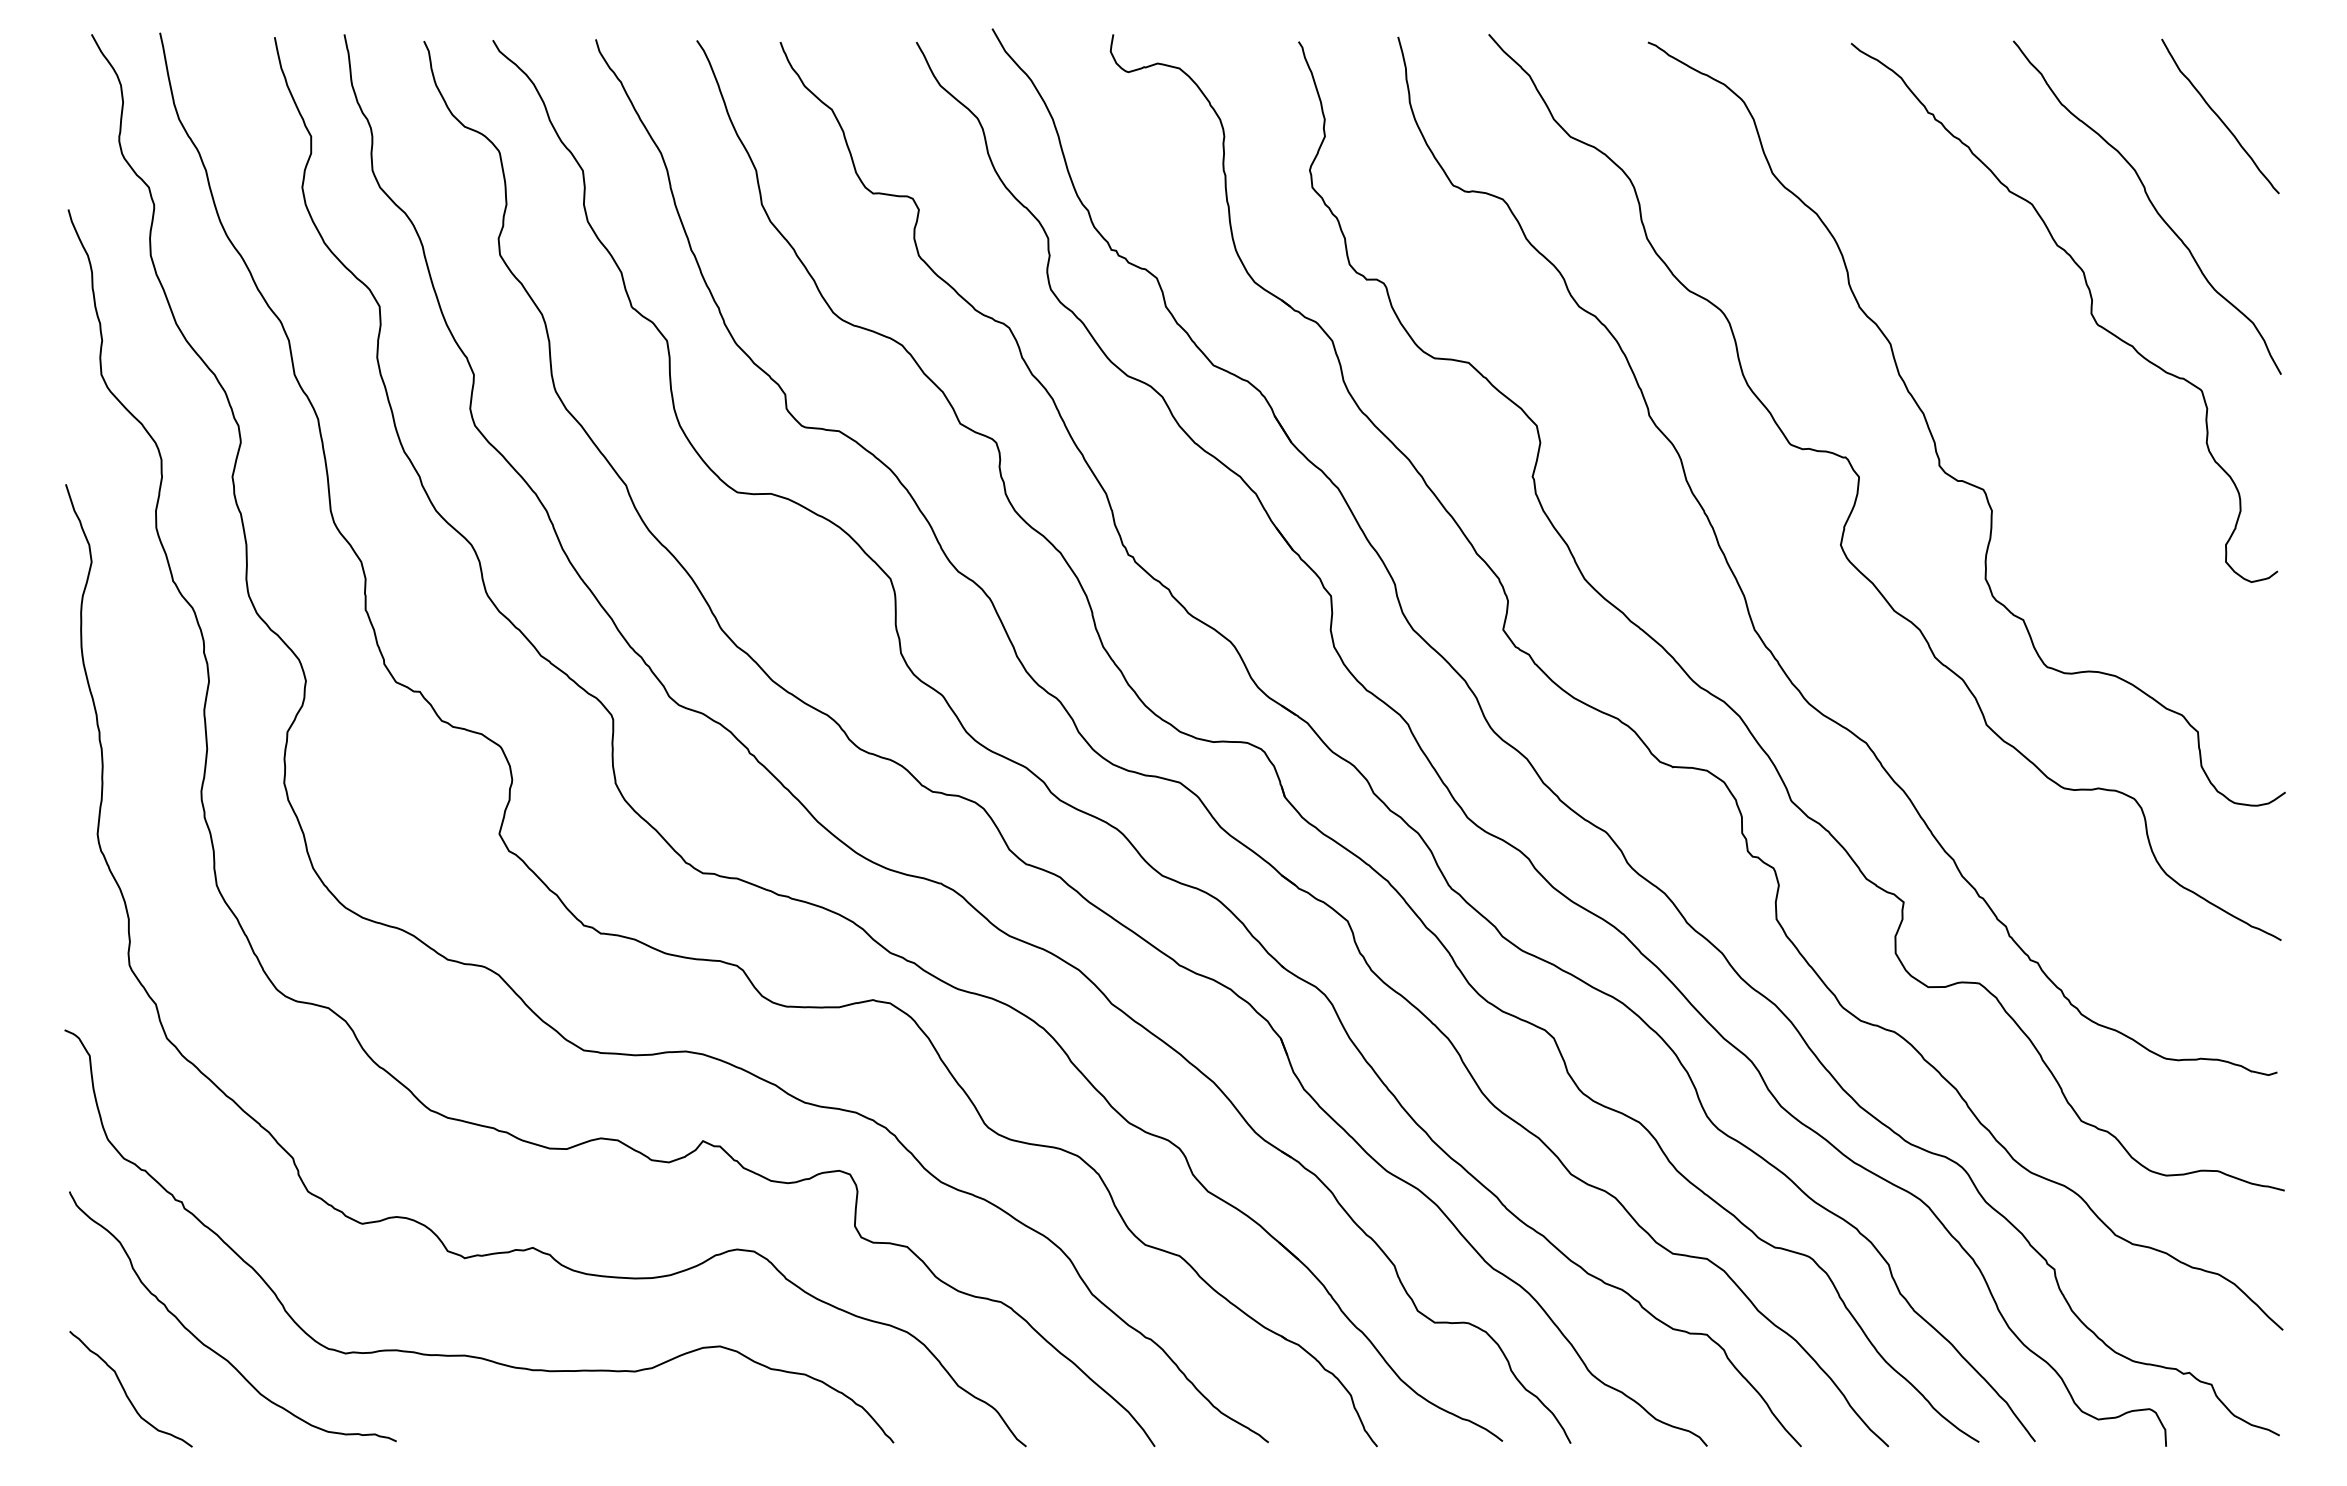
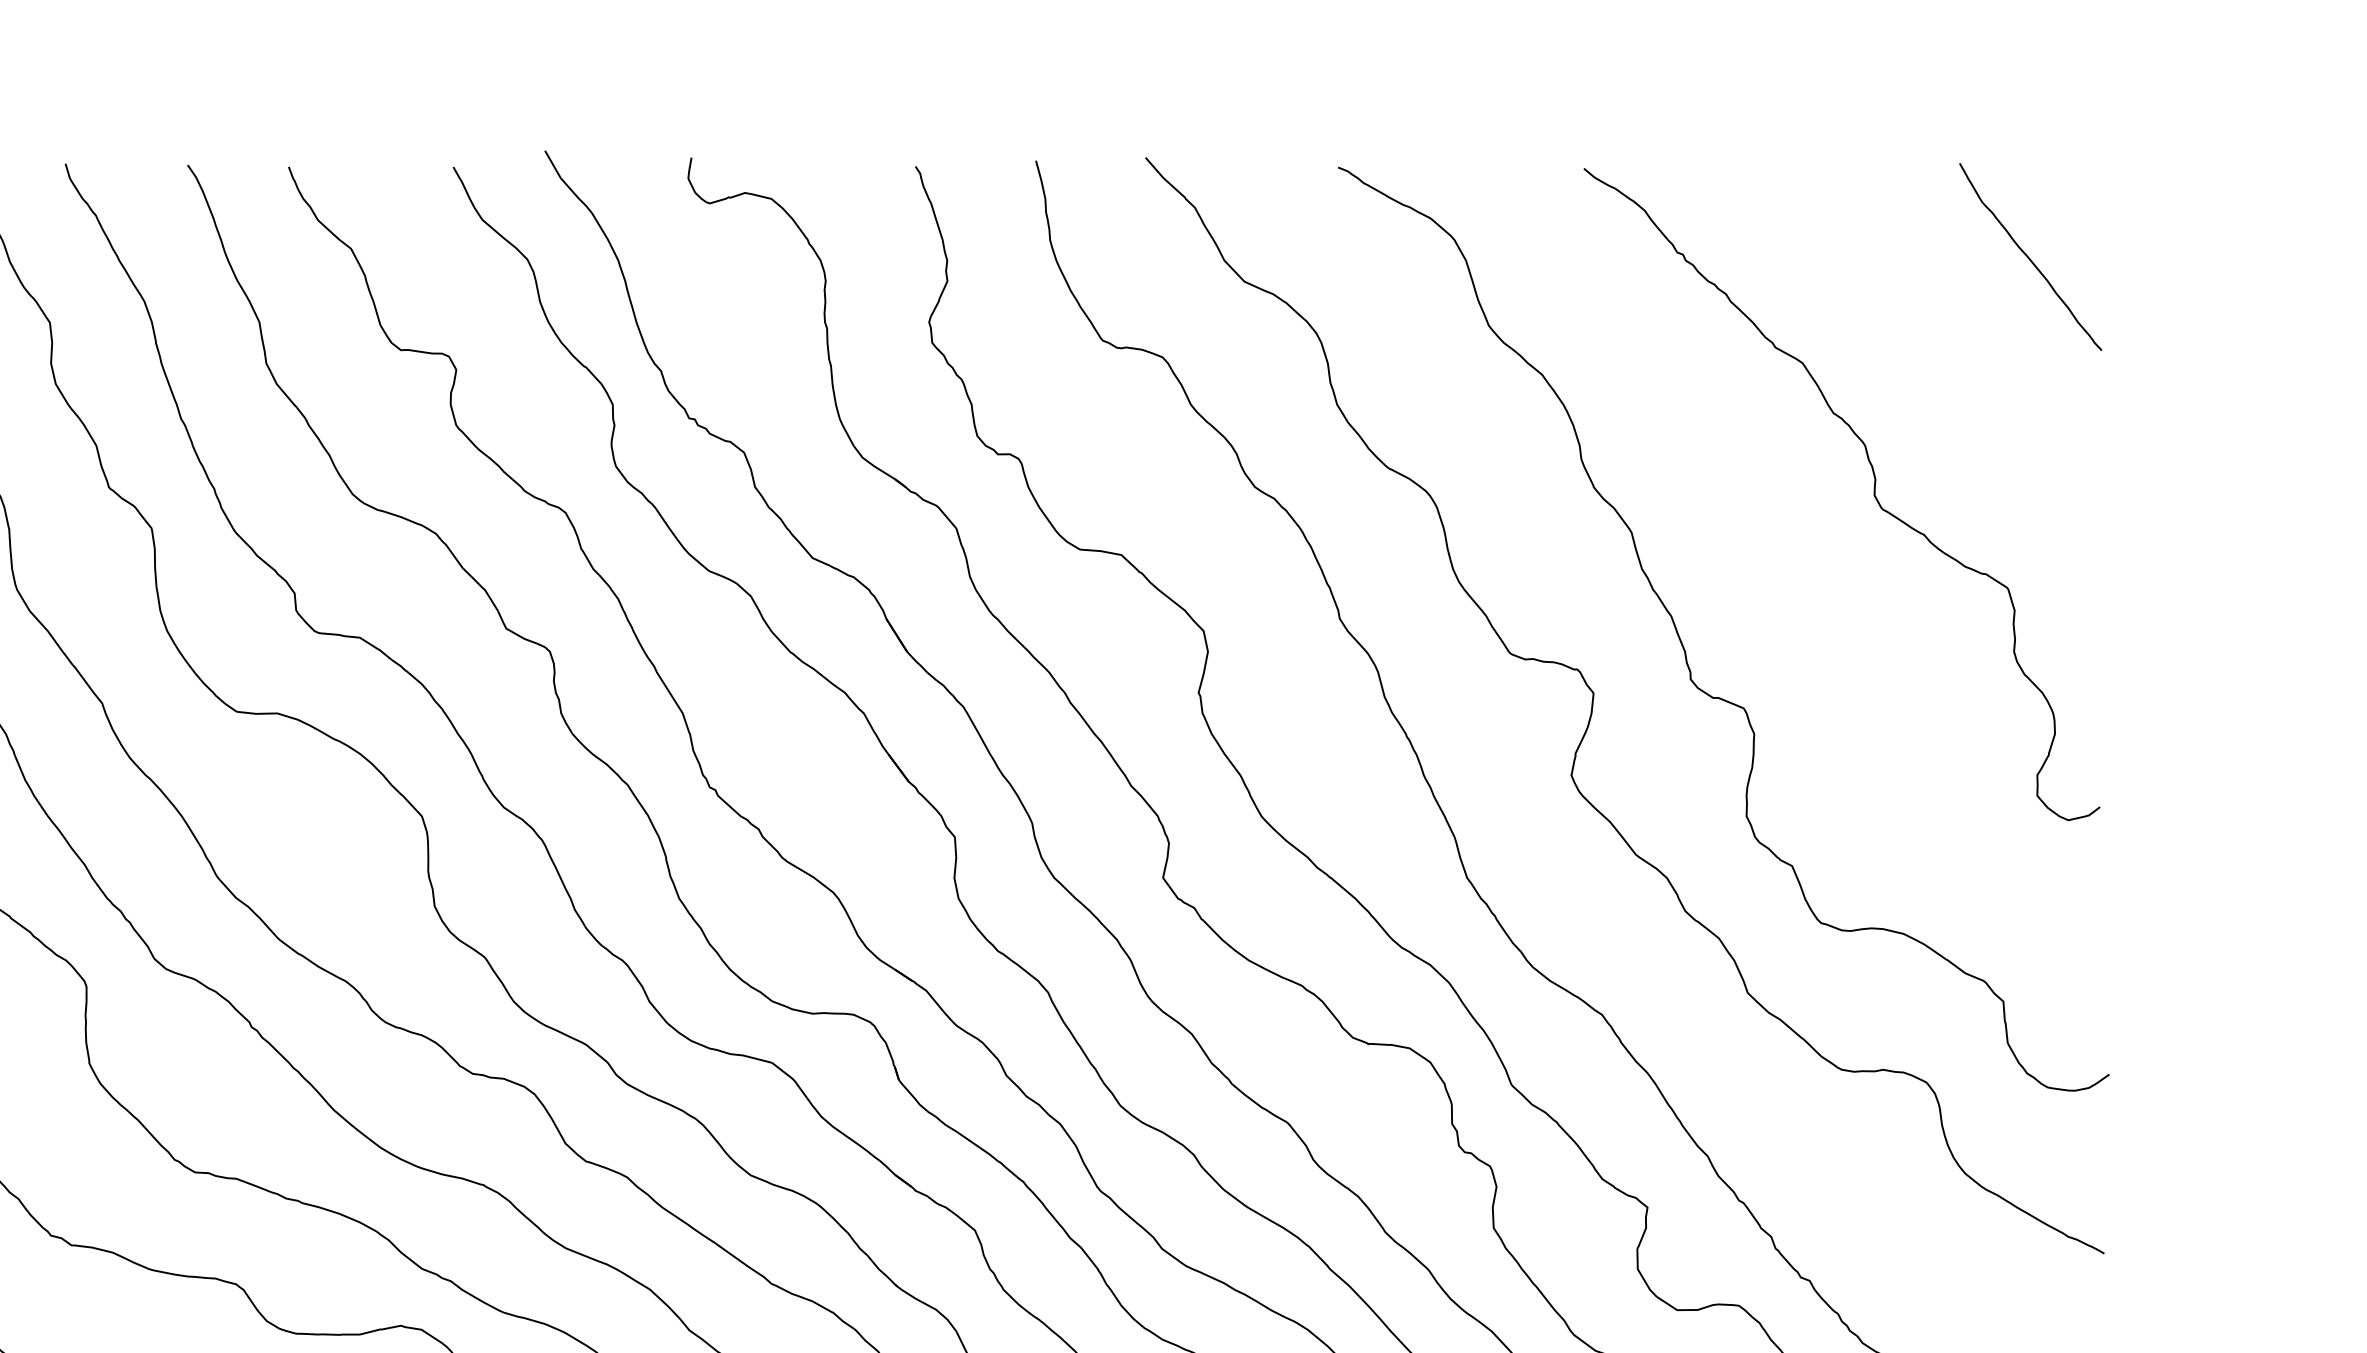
curve: (2150, 203) -> (1946, 362), removed

